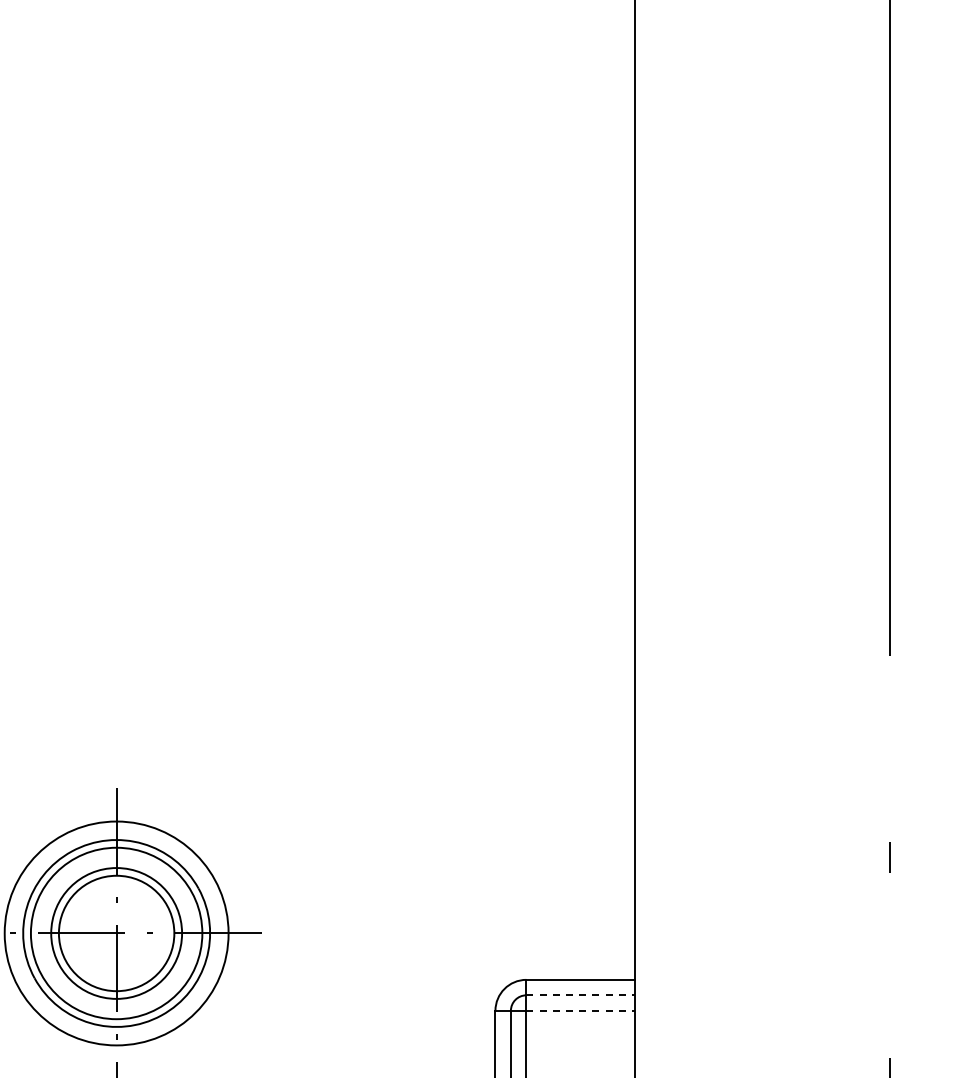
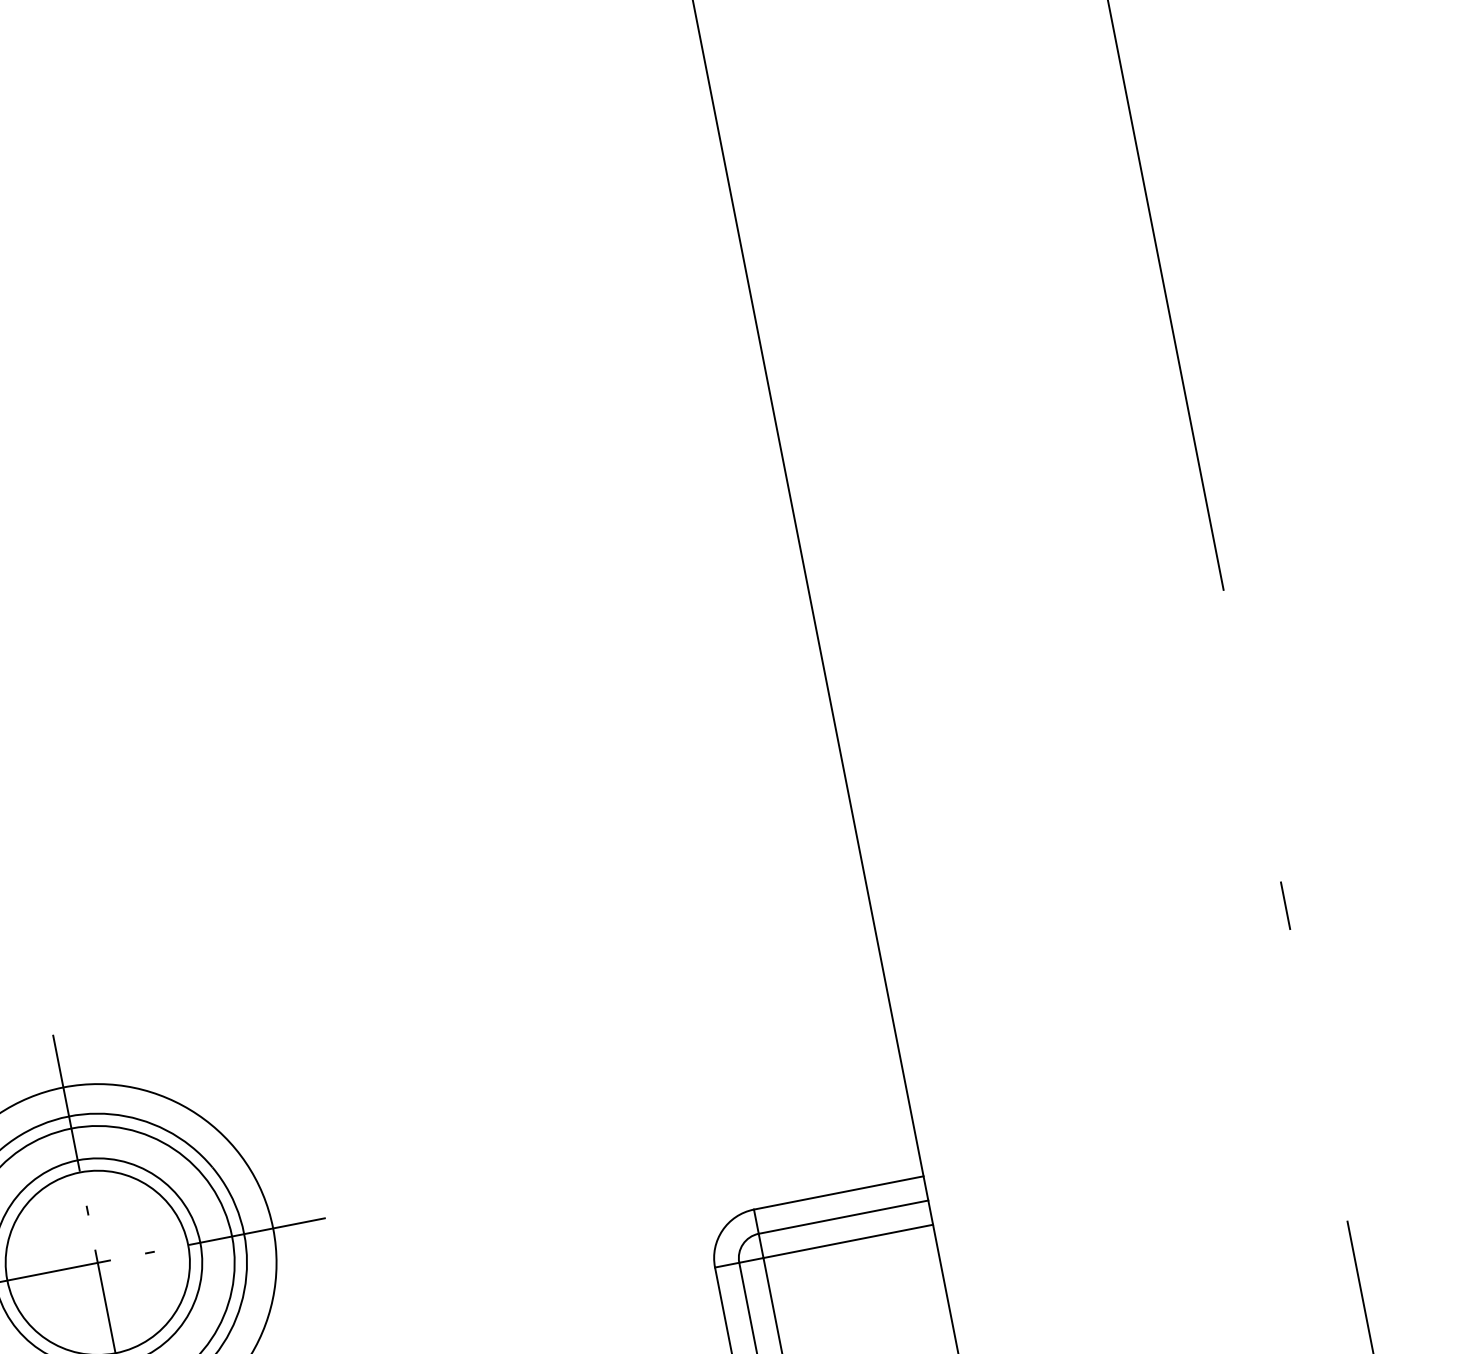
line: (580, 995) -> (843, 1217), dashed -> solid
line: (580, 1010) -> (848, 1240), dashed -> solid

